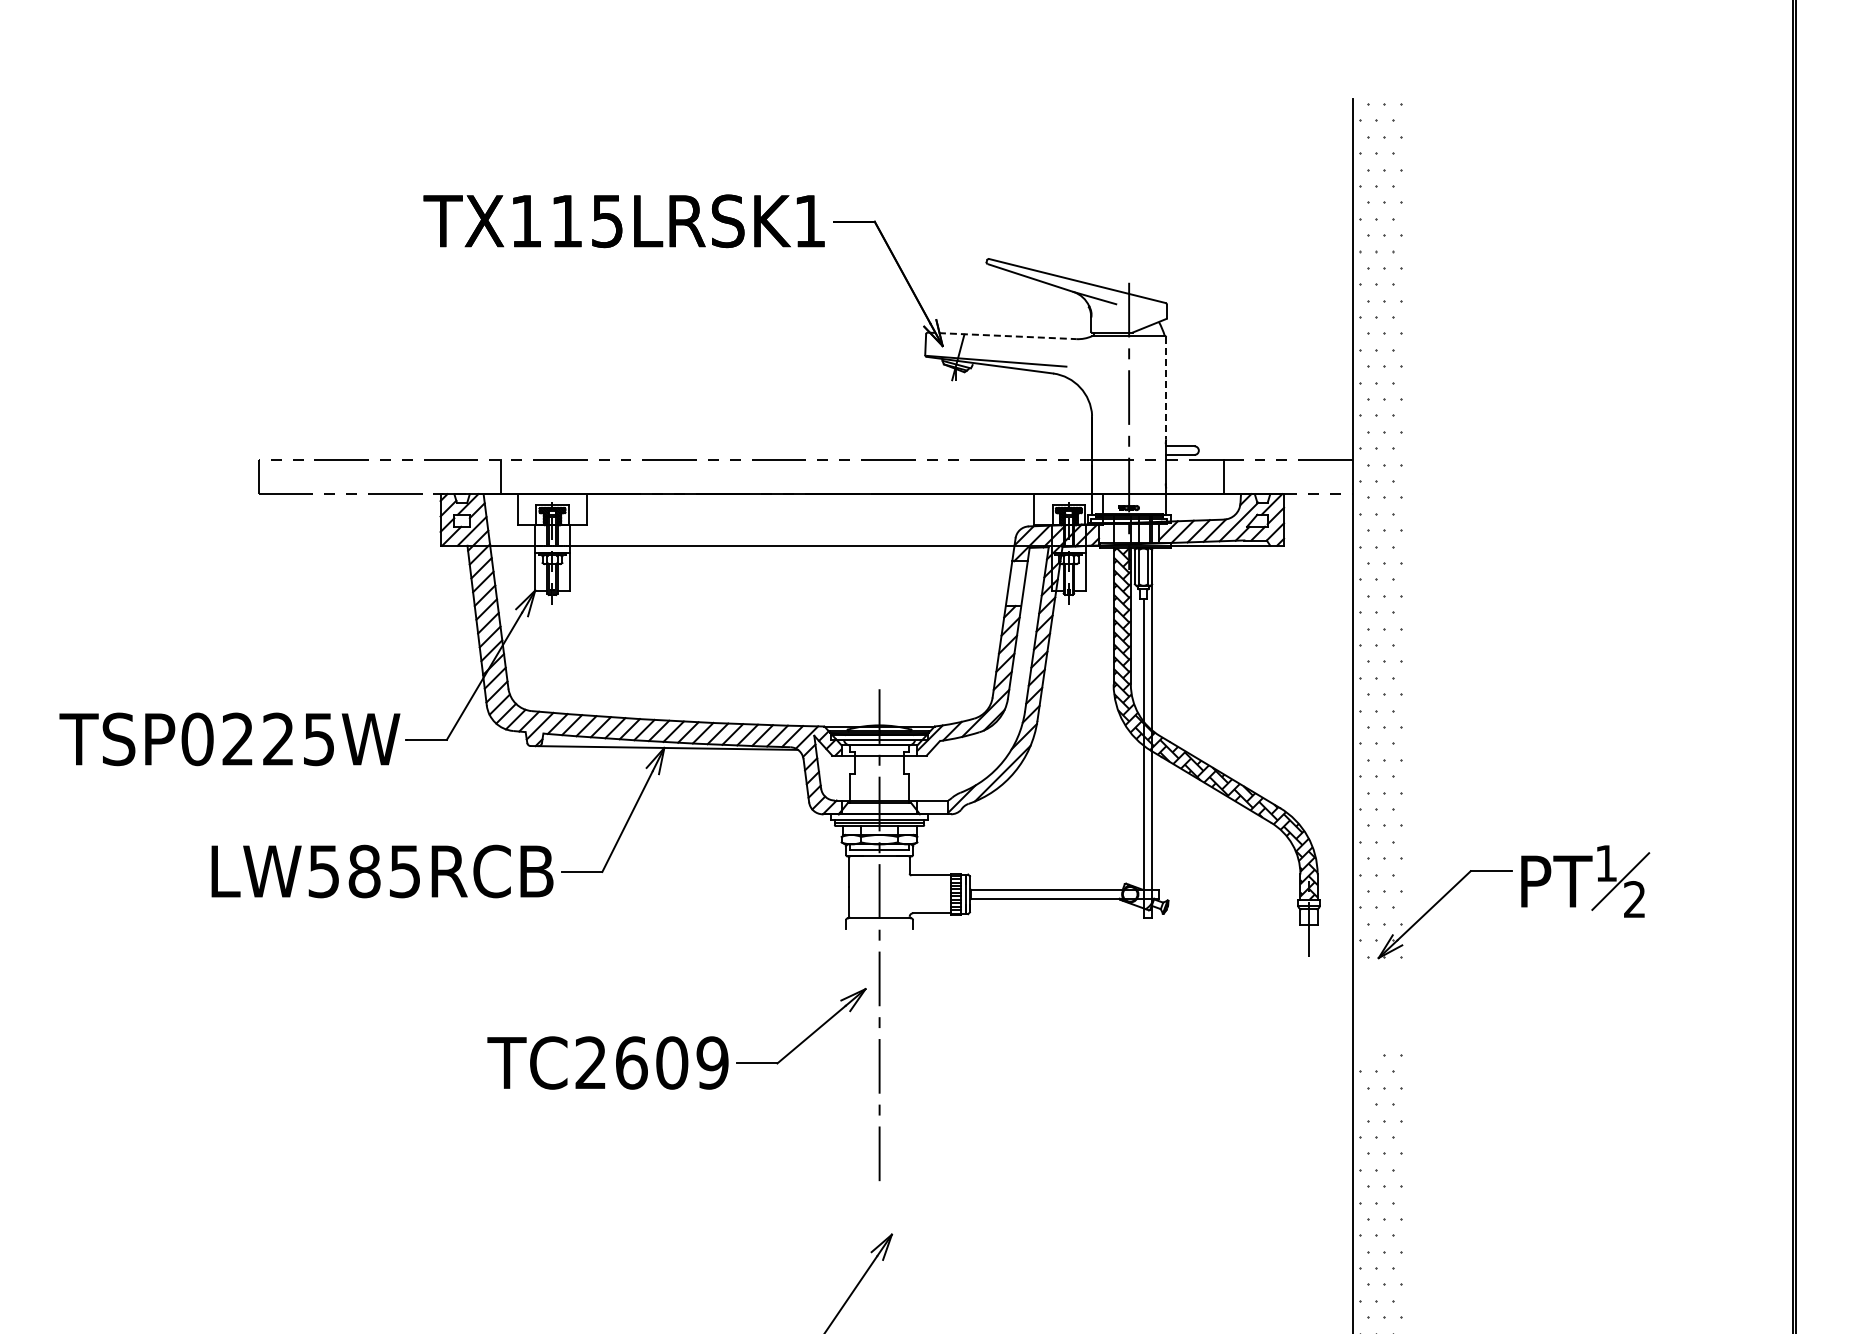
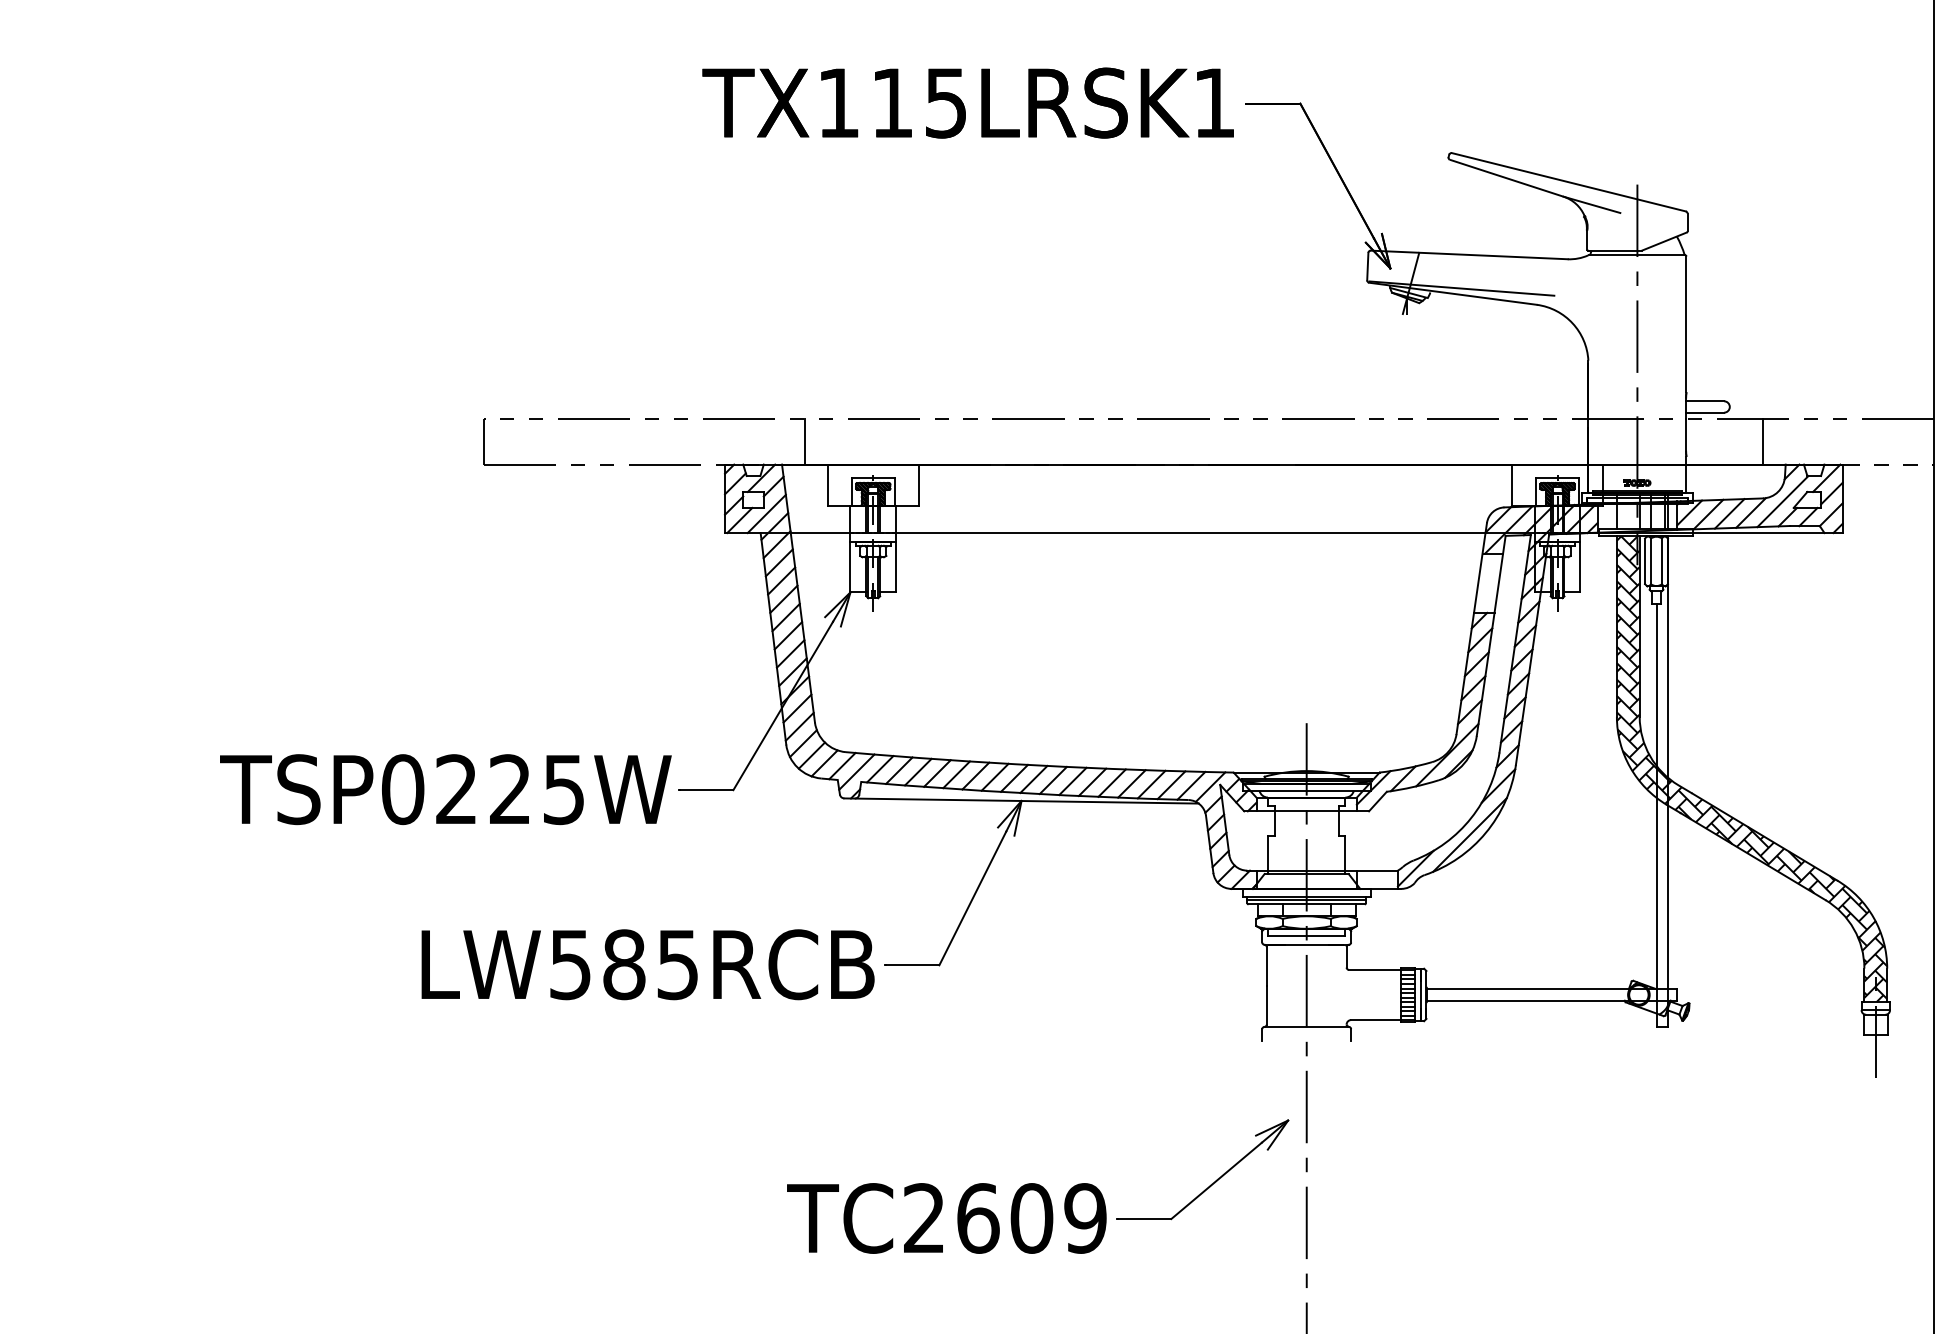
line: (1002, 335) -> (1469, 254), dashed -> solid
line: (1166, 388) -> (1686, 324), dashed -> solid

